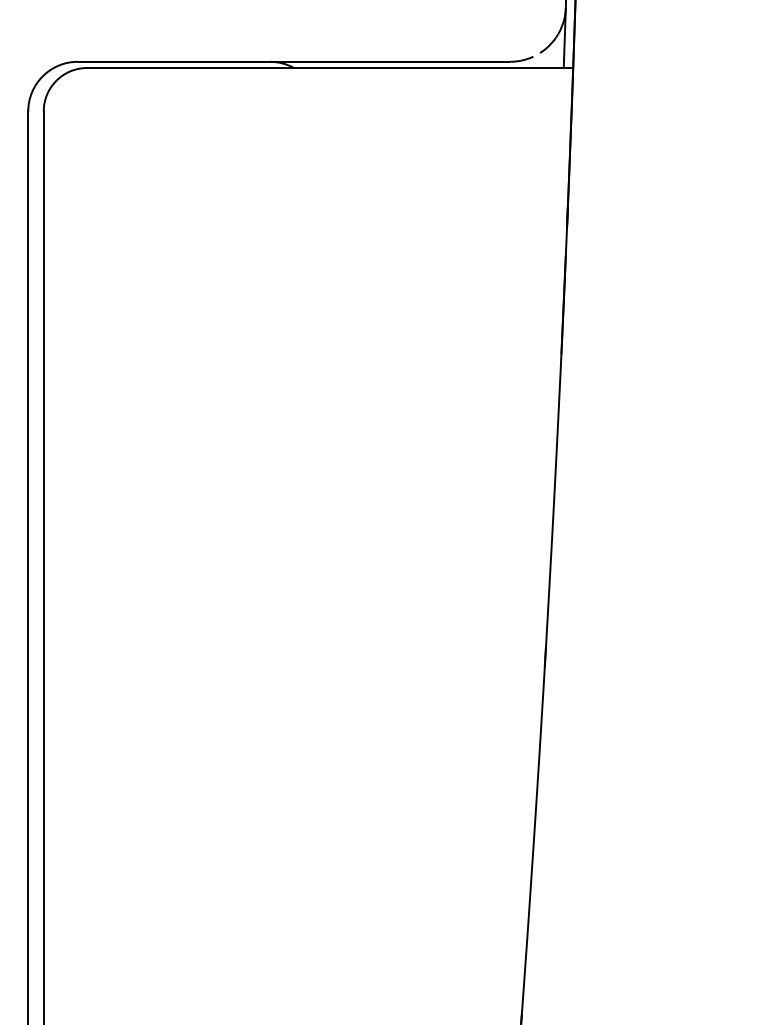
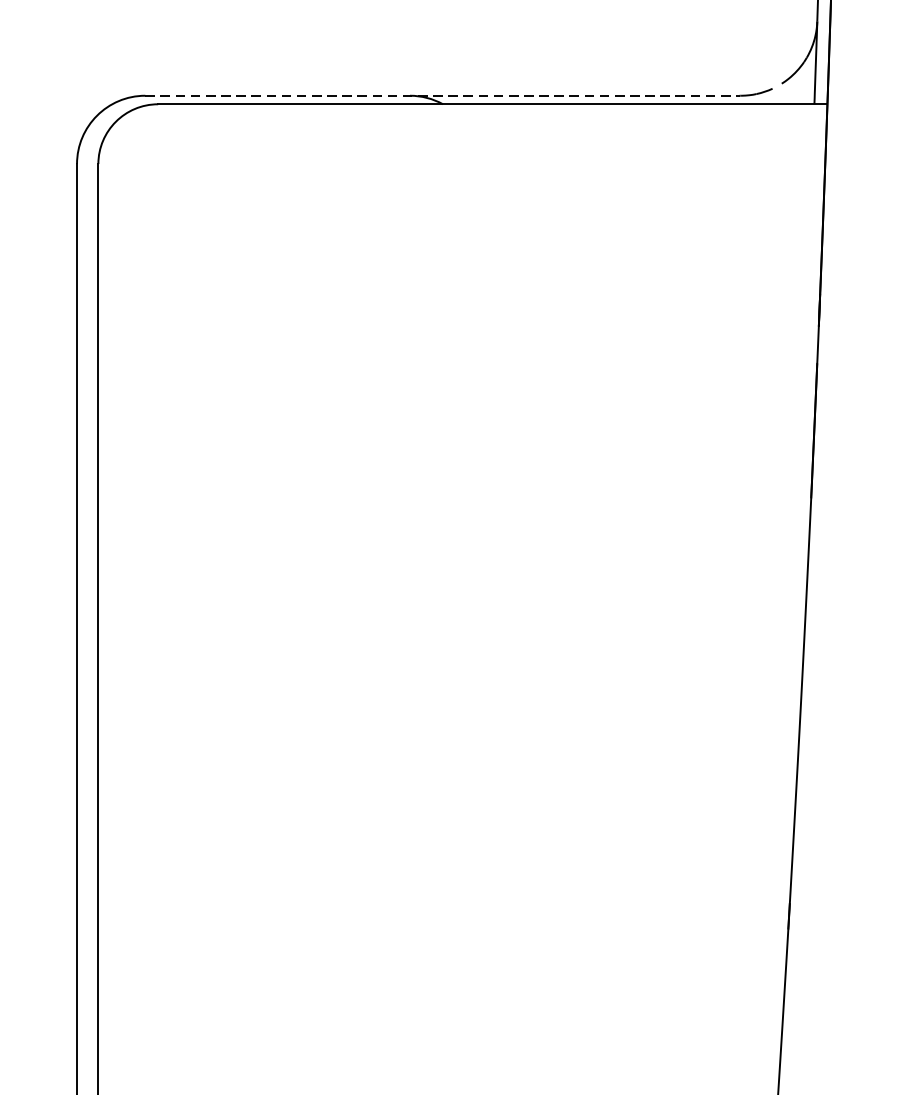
line: (293, 61) -> (442, 95), solid -> dashed

